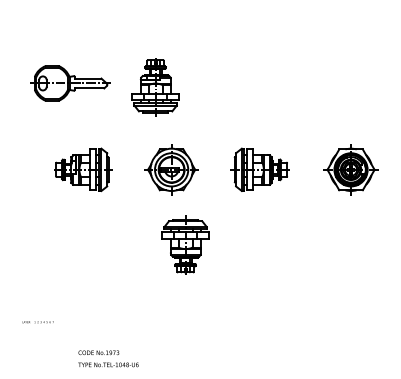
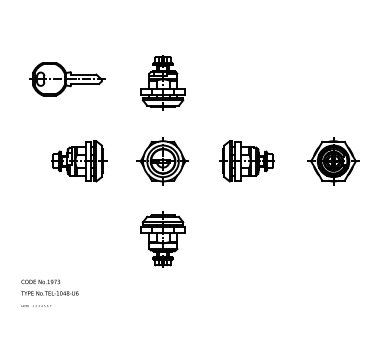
part: (155, 87) -> (162, 83), moved
part: (185, 244) -> (162, 238), moved
text: (108, 358) -> (49, 287), moved

